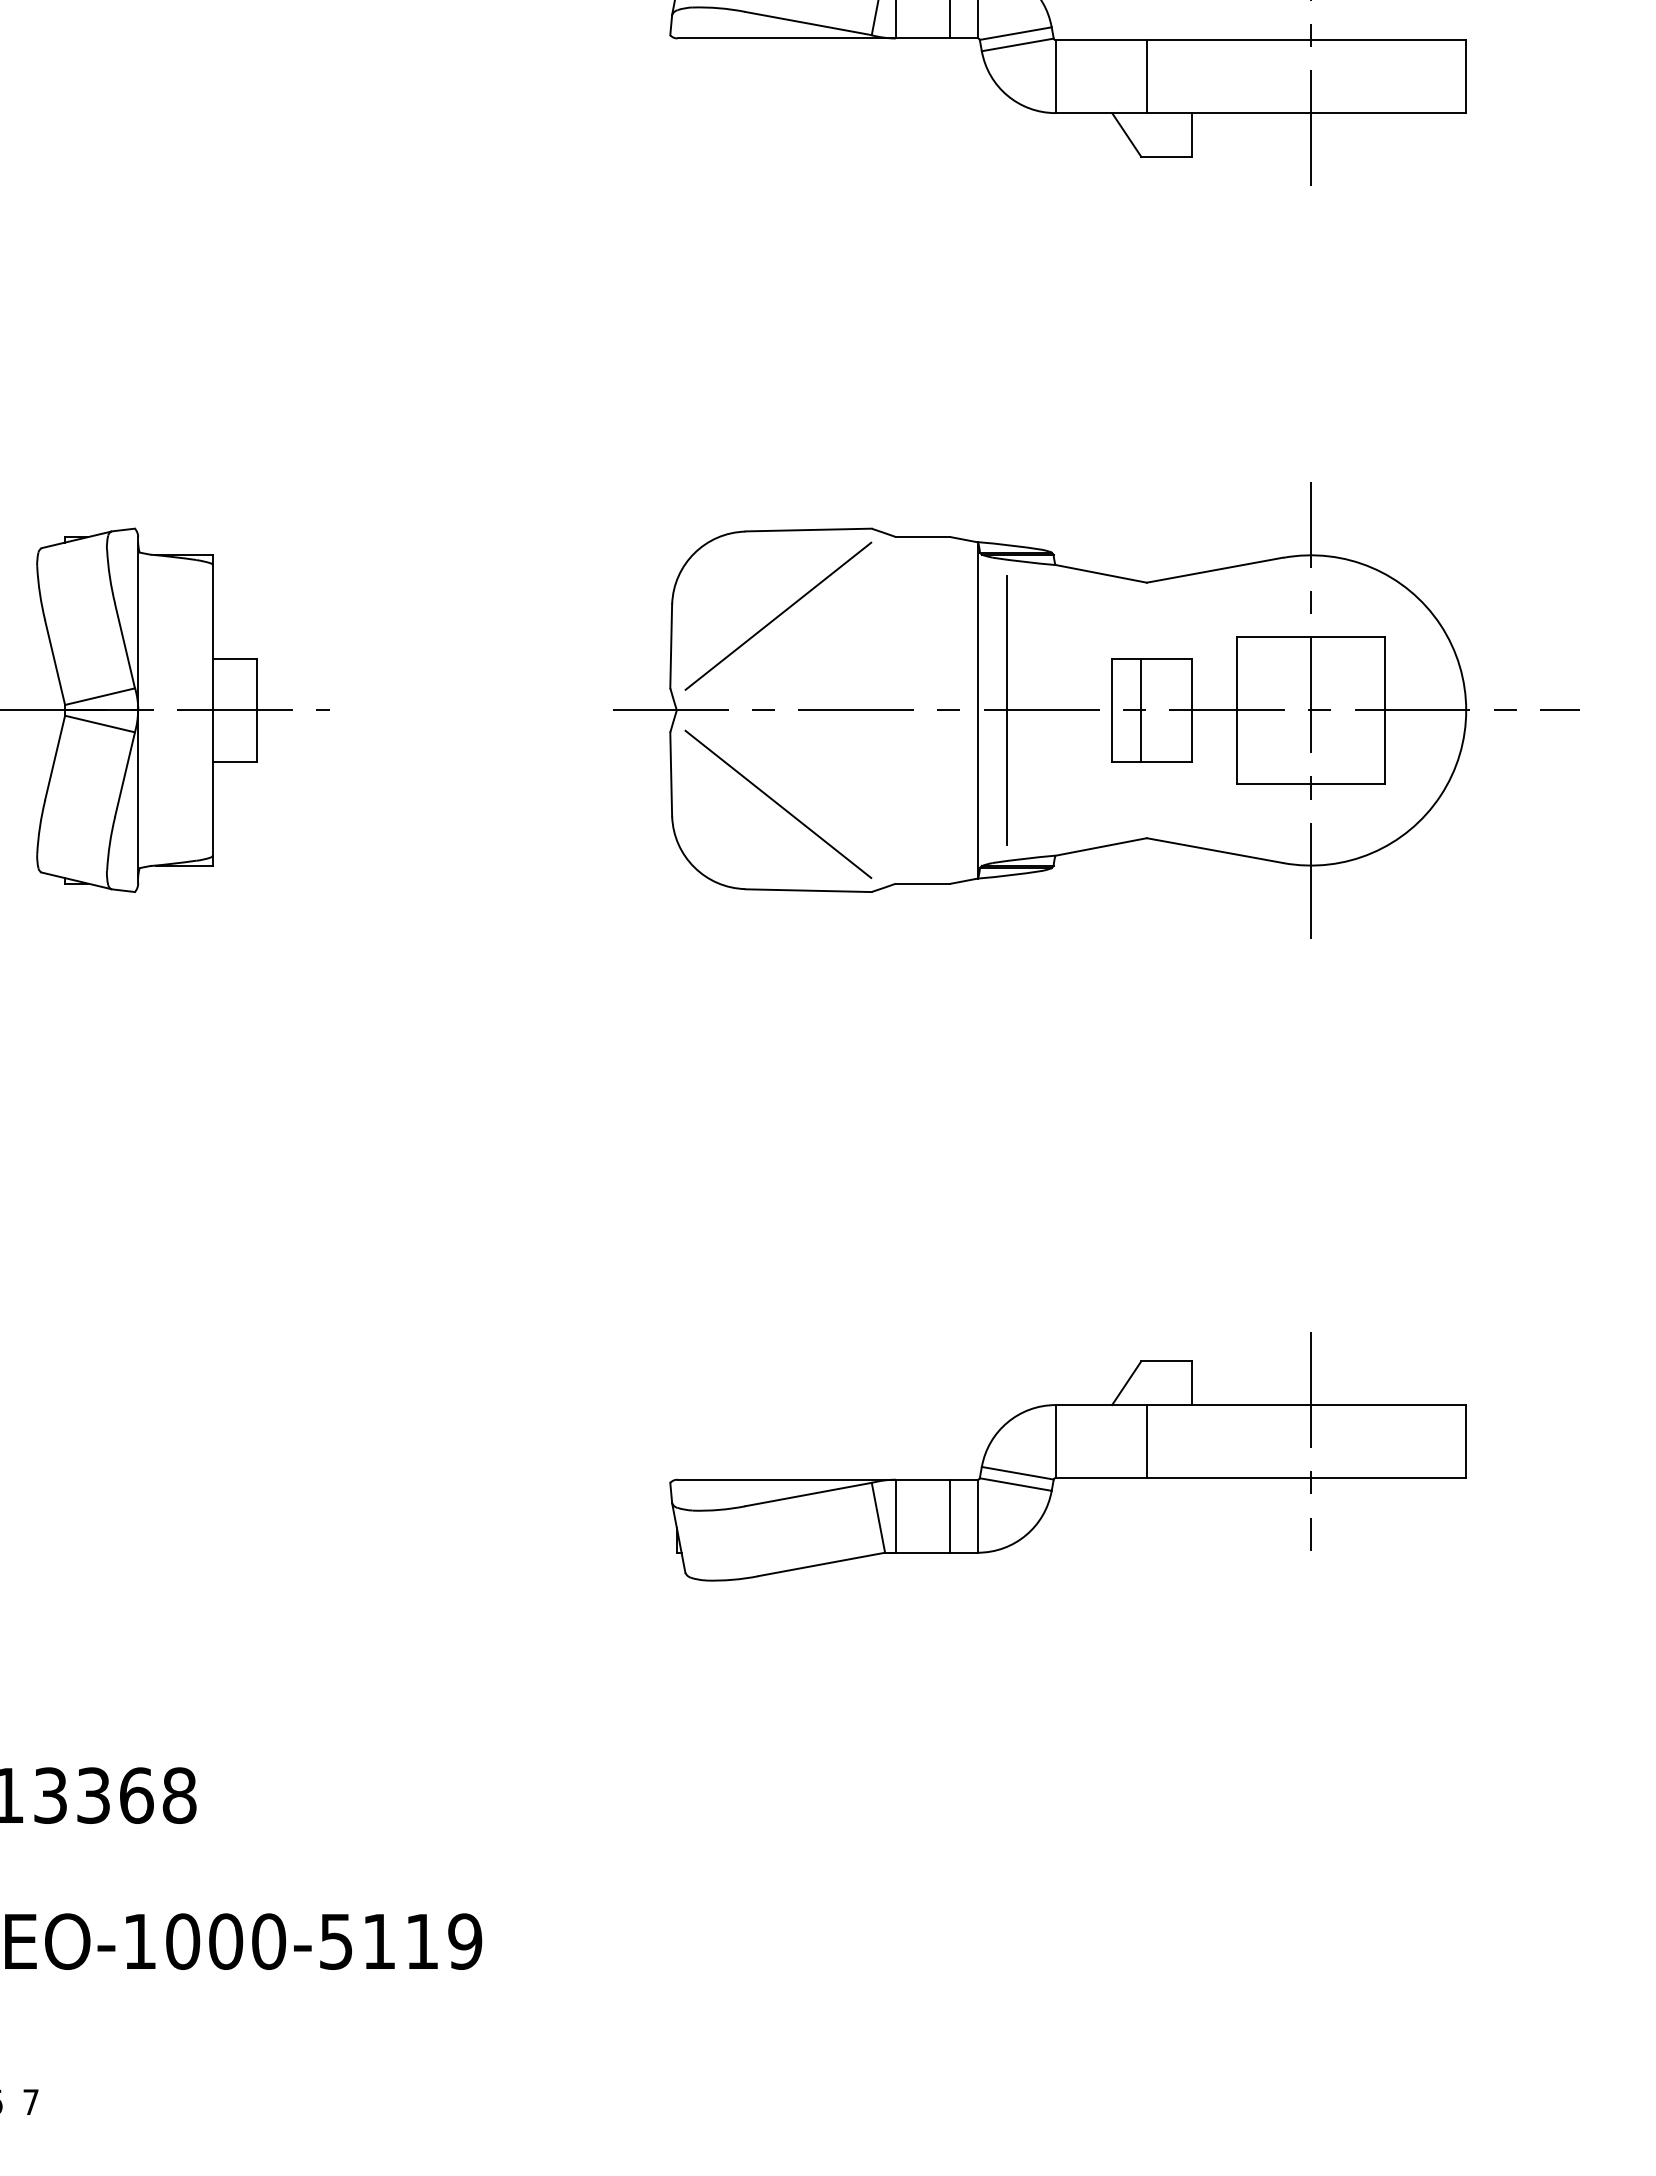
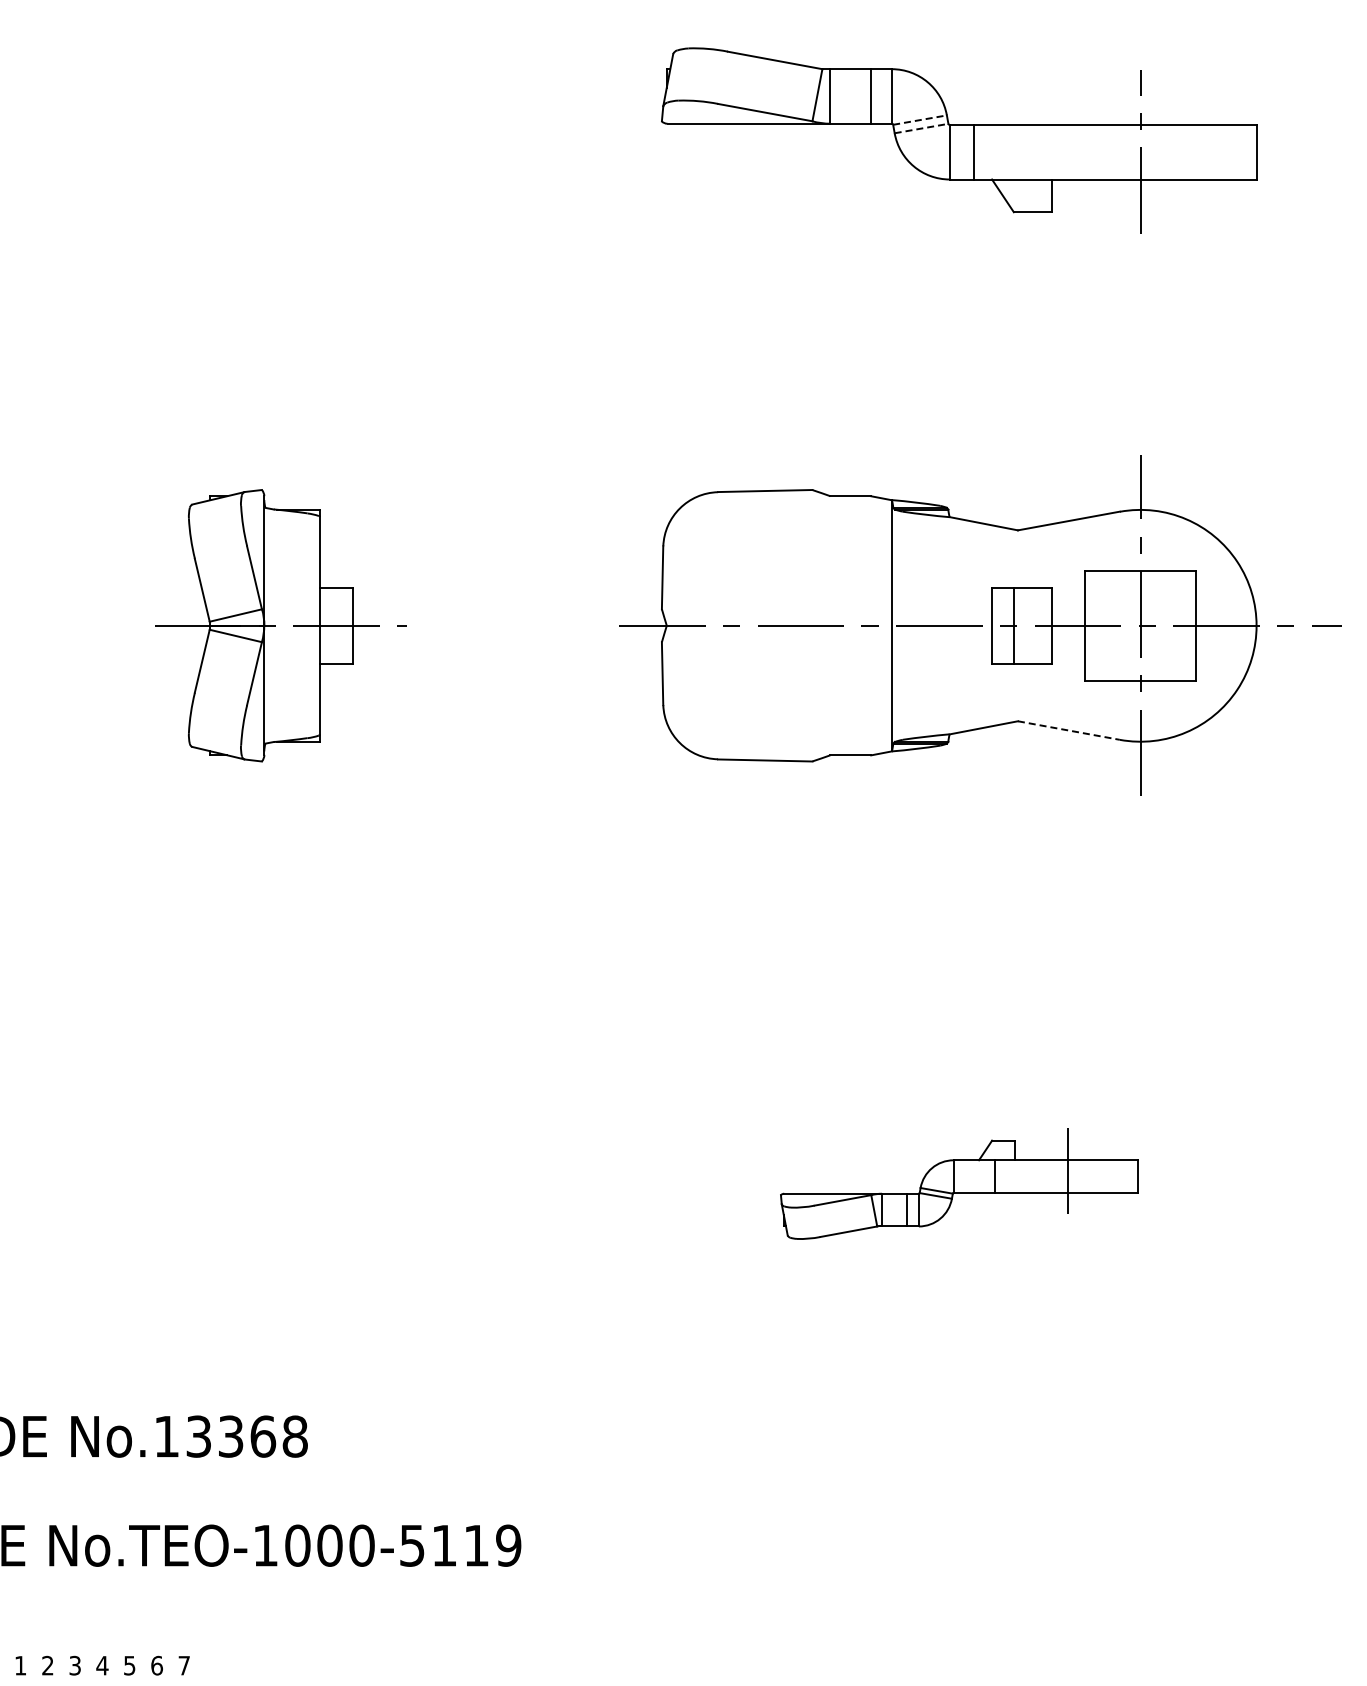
line: (1016, 34) -> (920, 120), solid -> dashed
line: (1019, 44) -> (922, 128), solid -> dashed
line: (1146, 75) -> (973, 151), moved
line: (778, 616) -> (742, 555), removed
line: (1007, 710) -> (913, 625), removed
line: (778, 805) -> (742, 696), removed
line: (1214, 850) -> (1068, 730), solid -> dashed
part: (1068, 1456) -> (959, 1183), size x0.6

